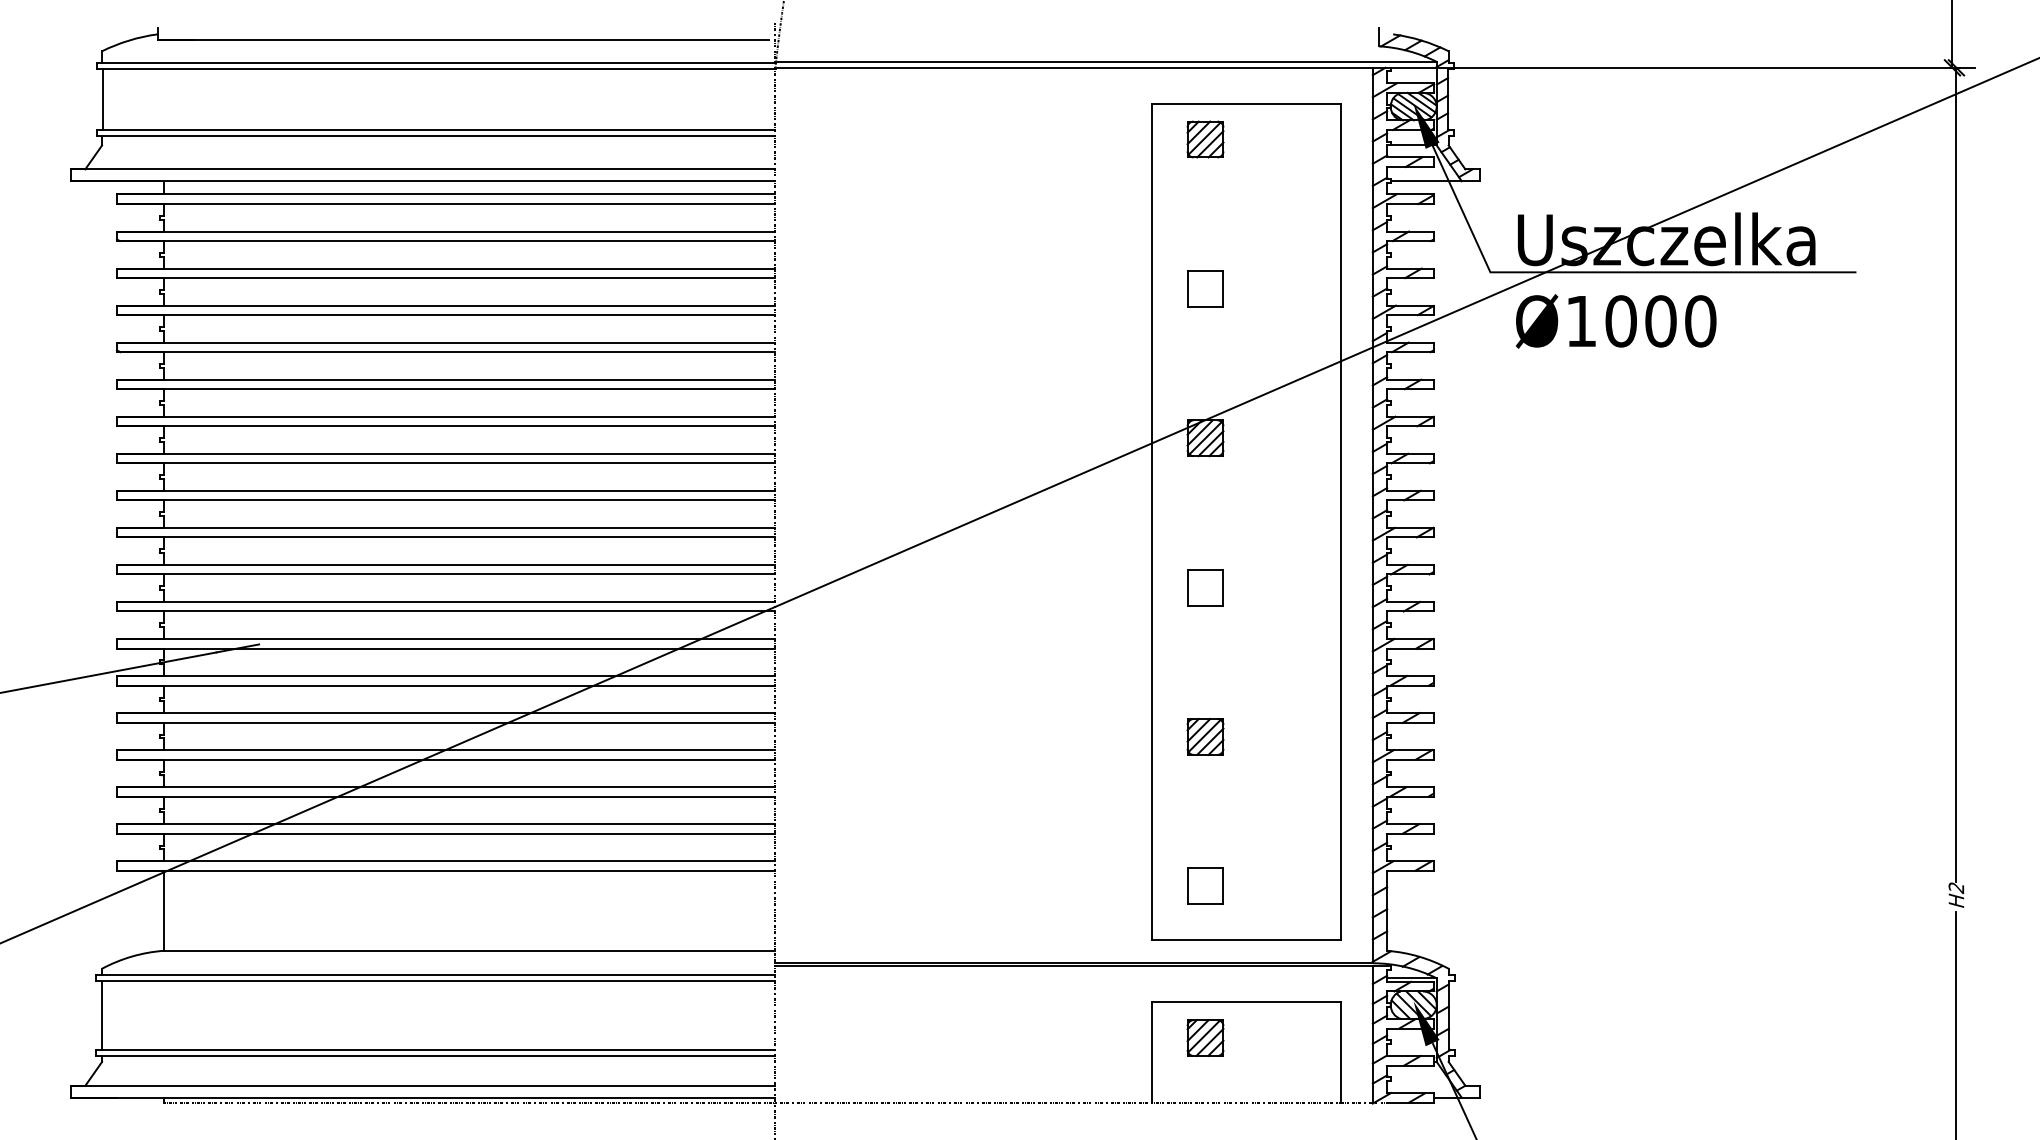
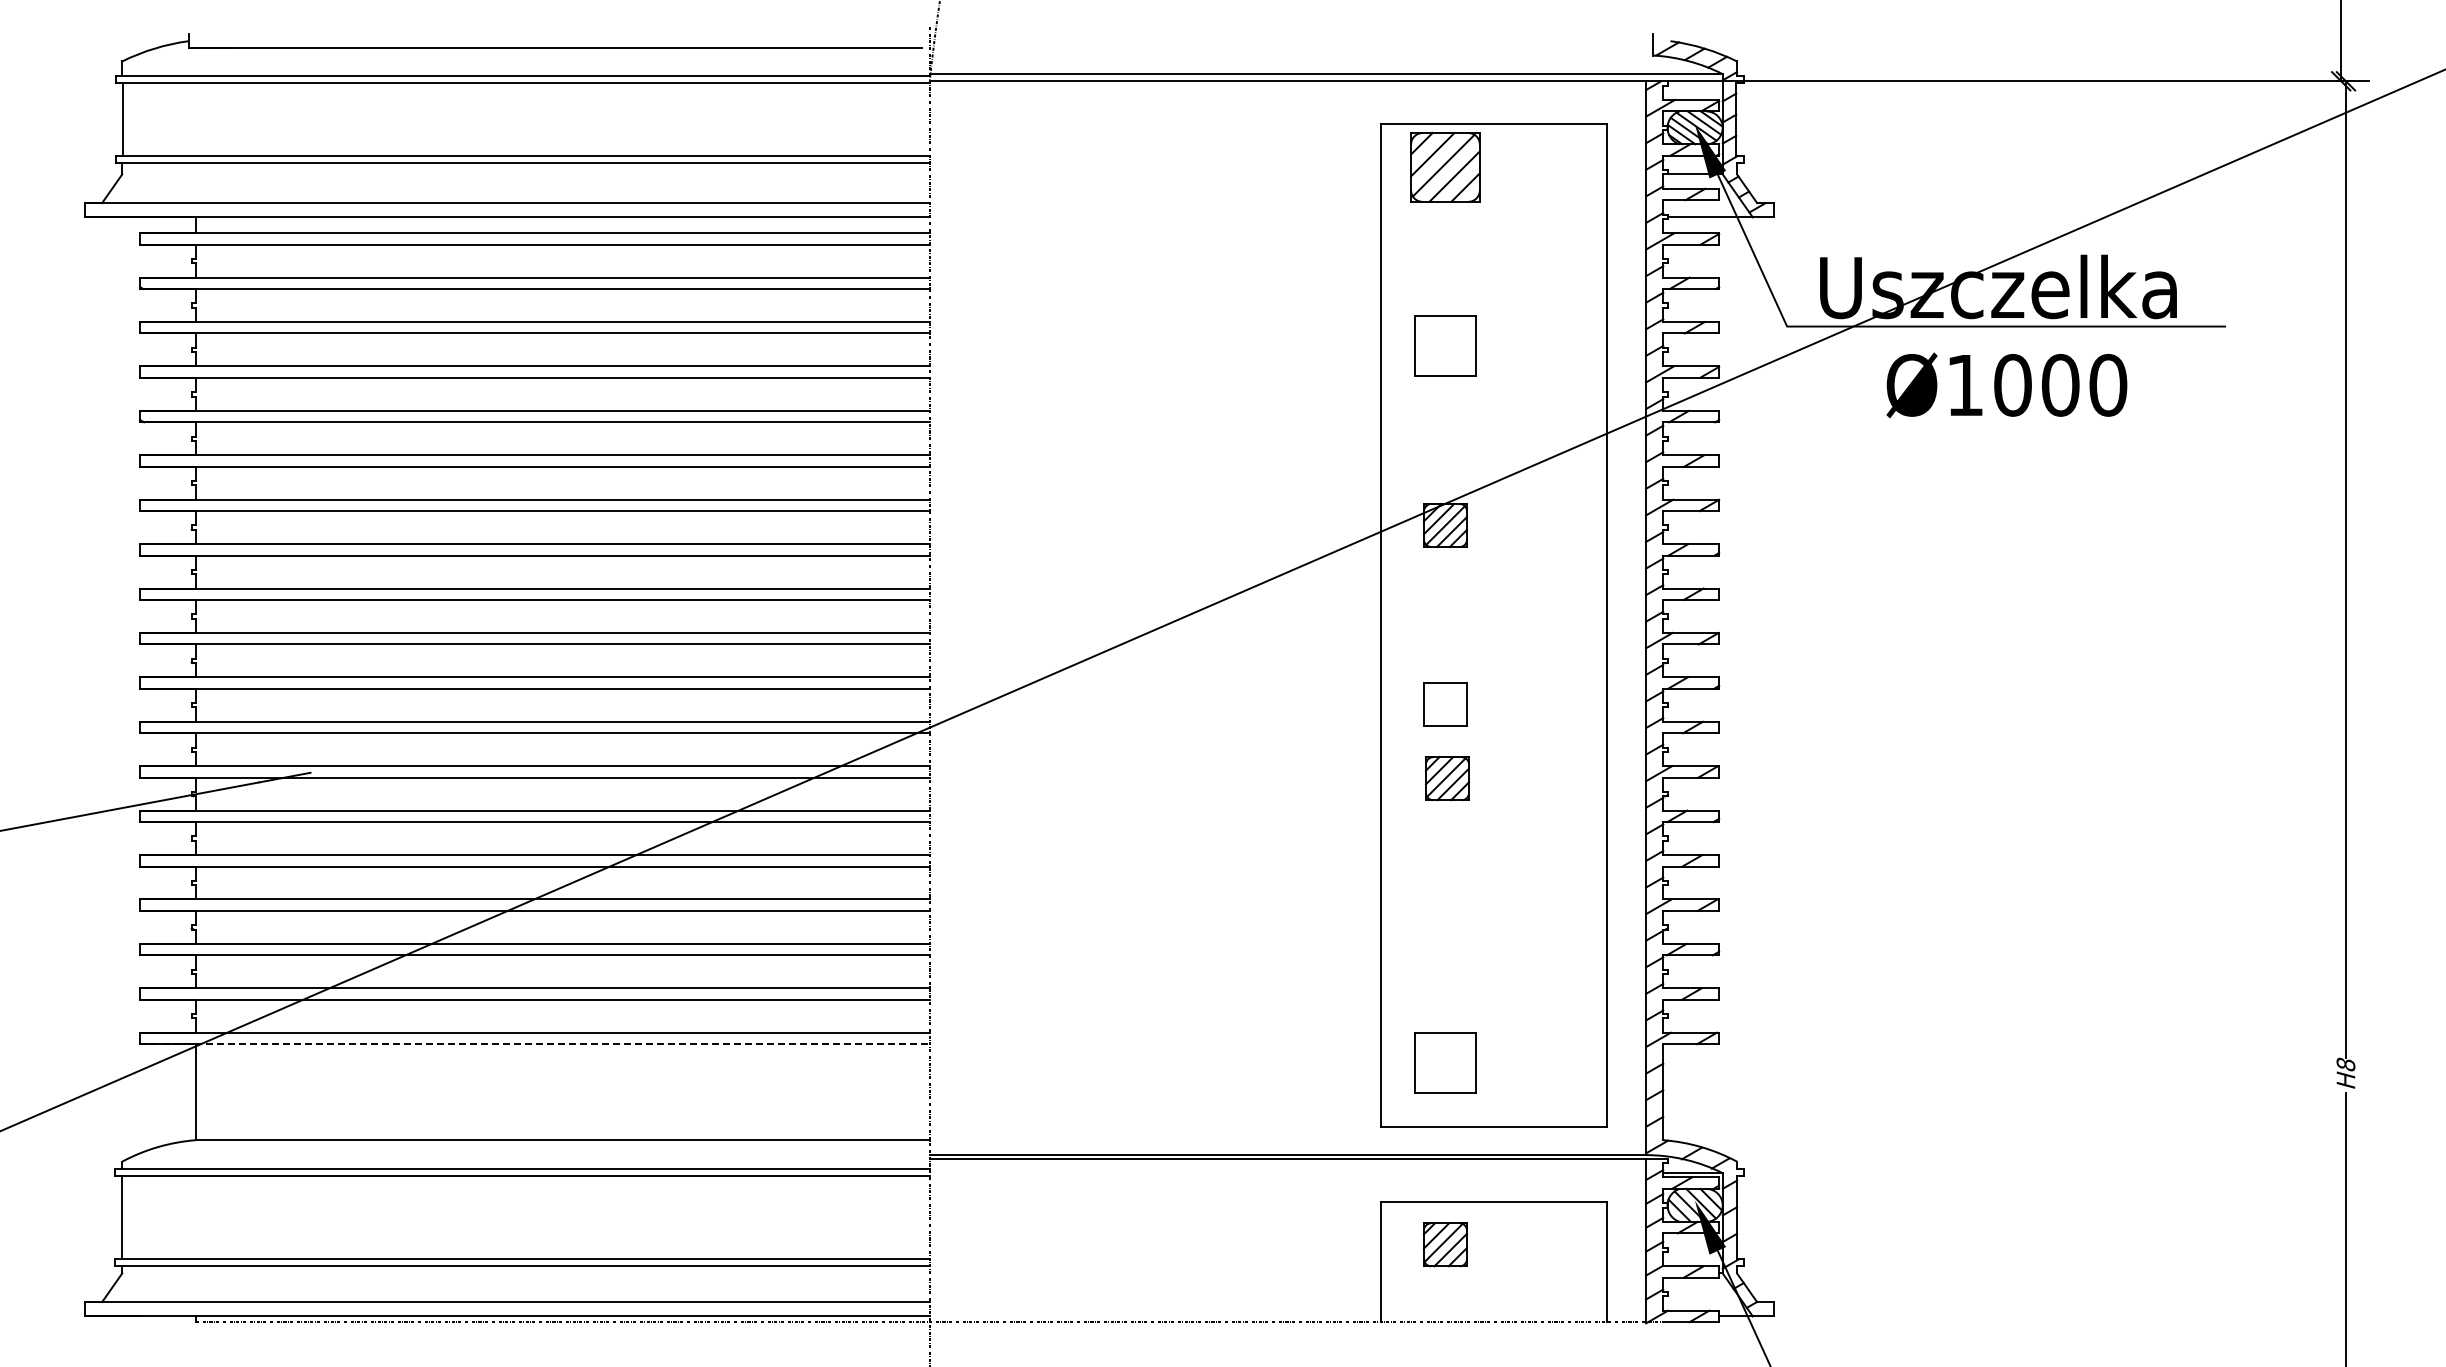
part: (1205, 138) -> (1445, 166), size x1.6
part: (1205, 288) -> (1445, 346), size x1.4
text: (1615, 321) -> (2006, 385), moved
part: (1205, 736) -> (1447, 778), moved
line: (445, 871) -> (534, 1044), solid -> dashed
part: (1205, 886) -> (1445, 1062), size x1.4
text: (1956, 887) -> (2345, 1064), H2 -> H8

